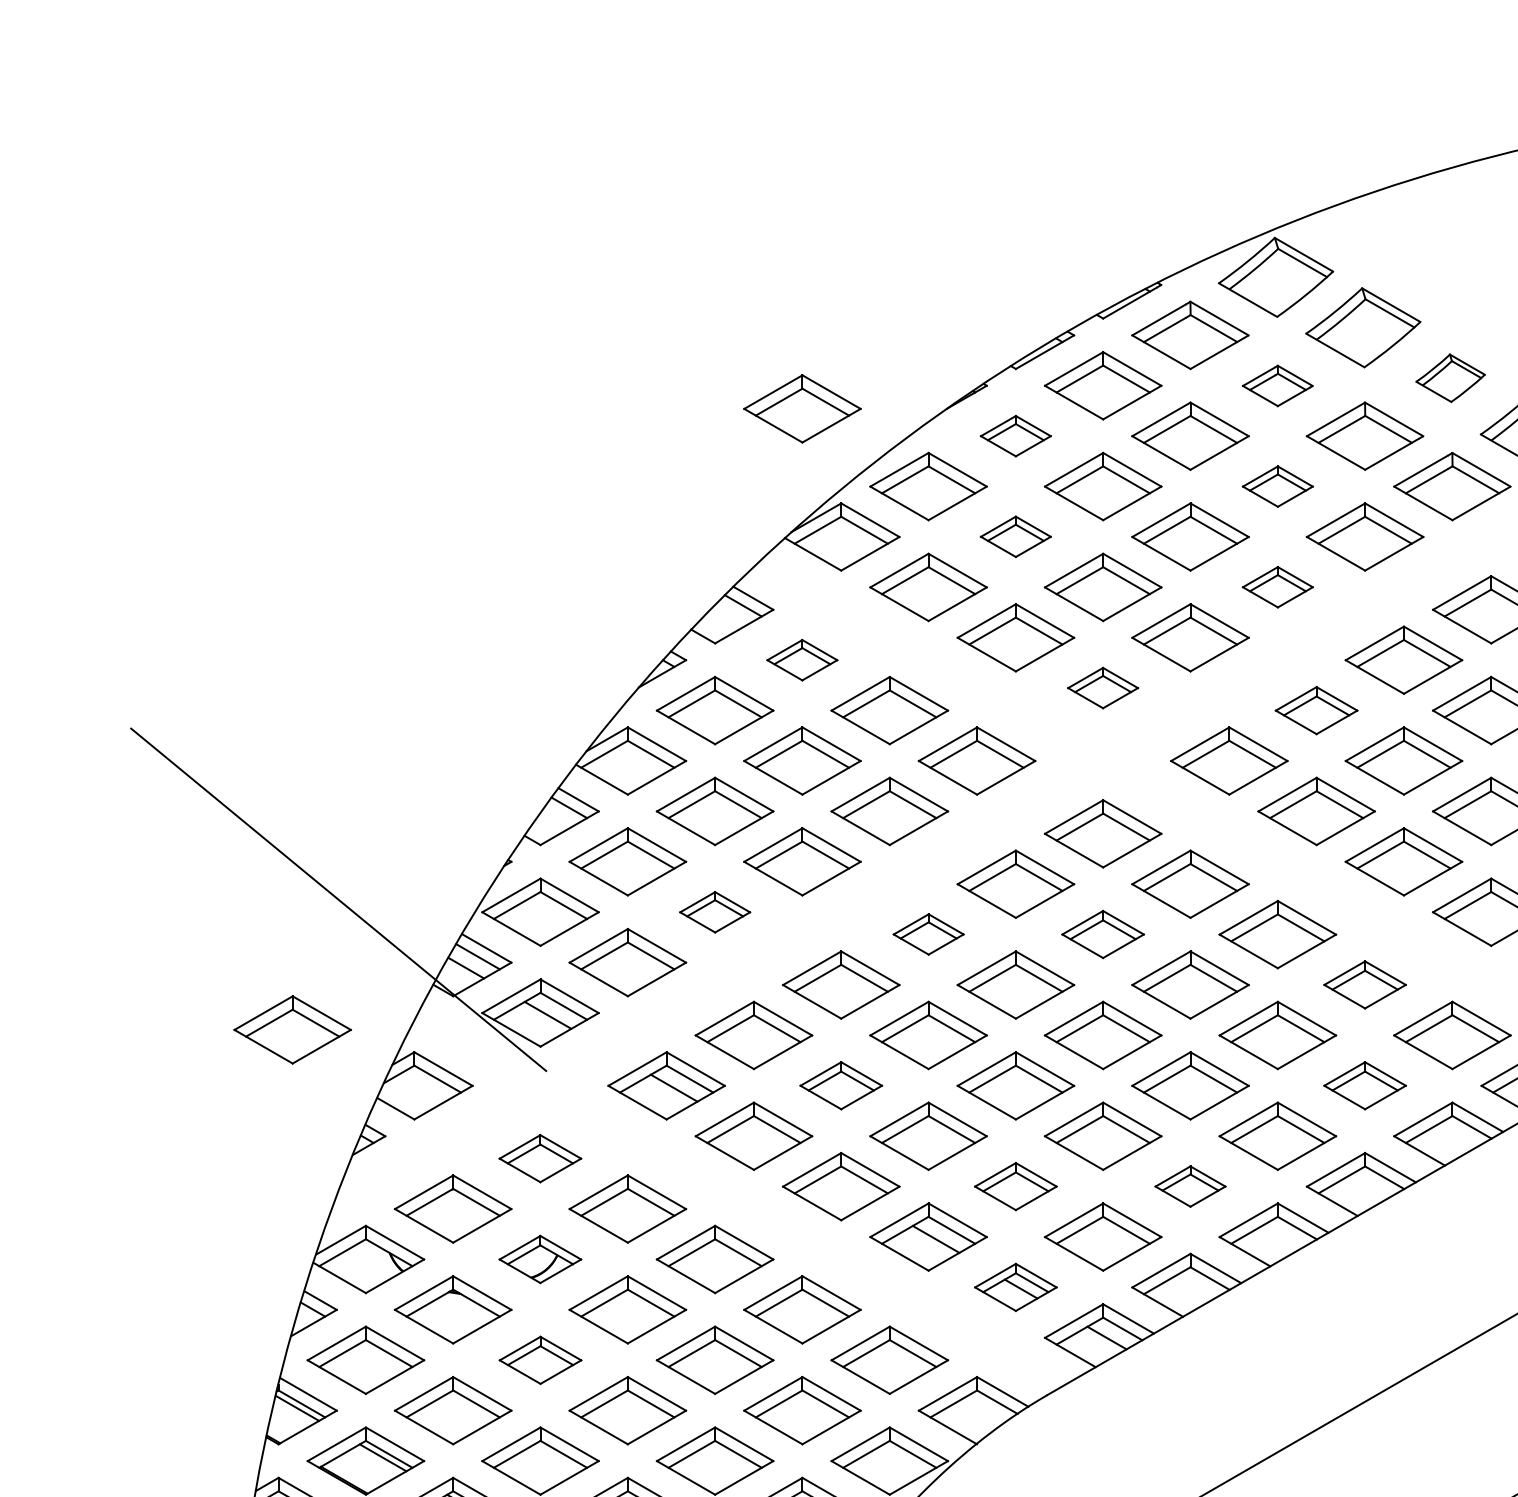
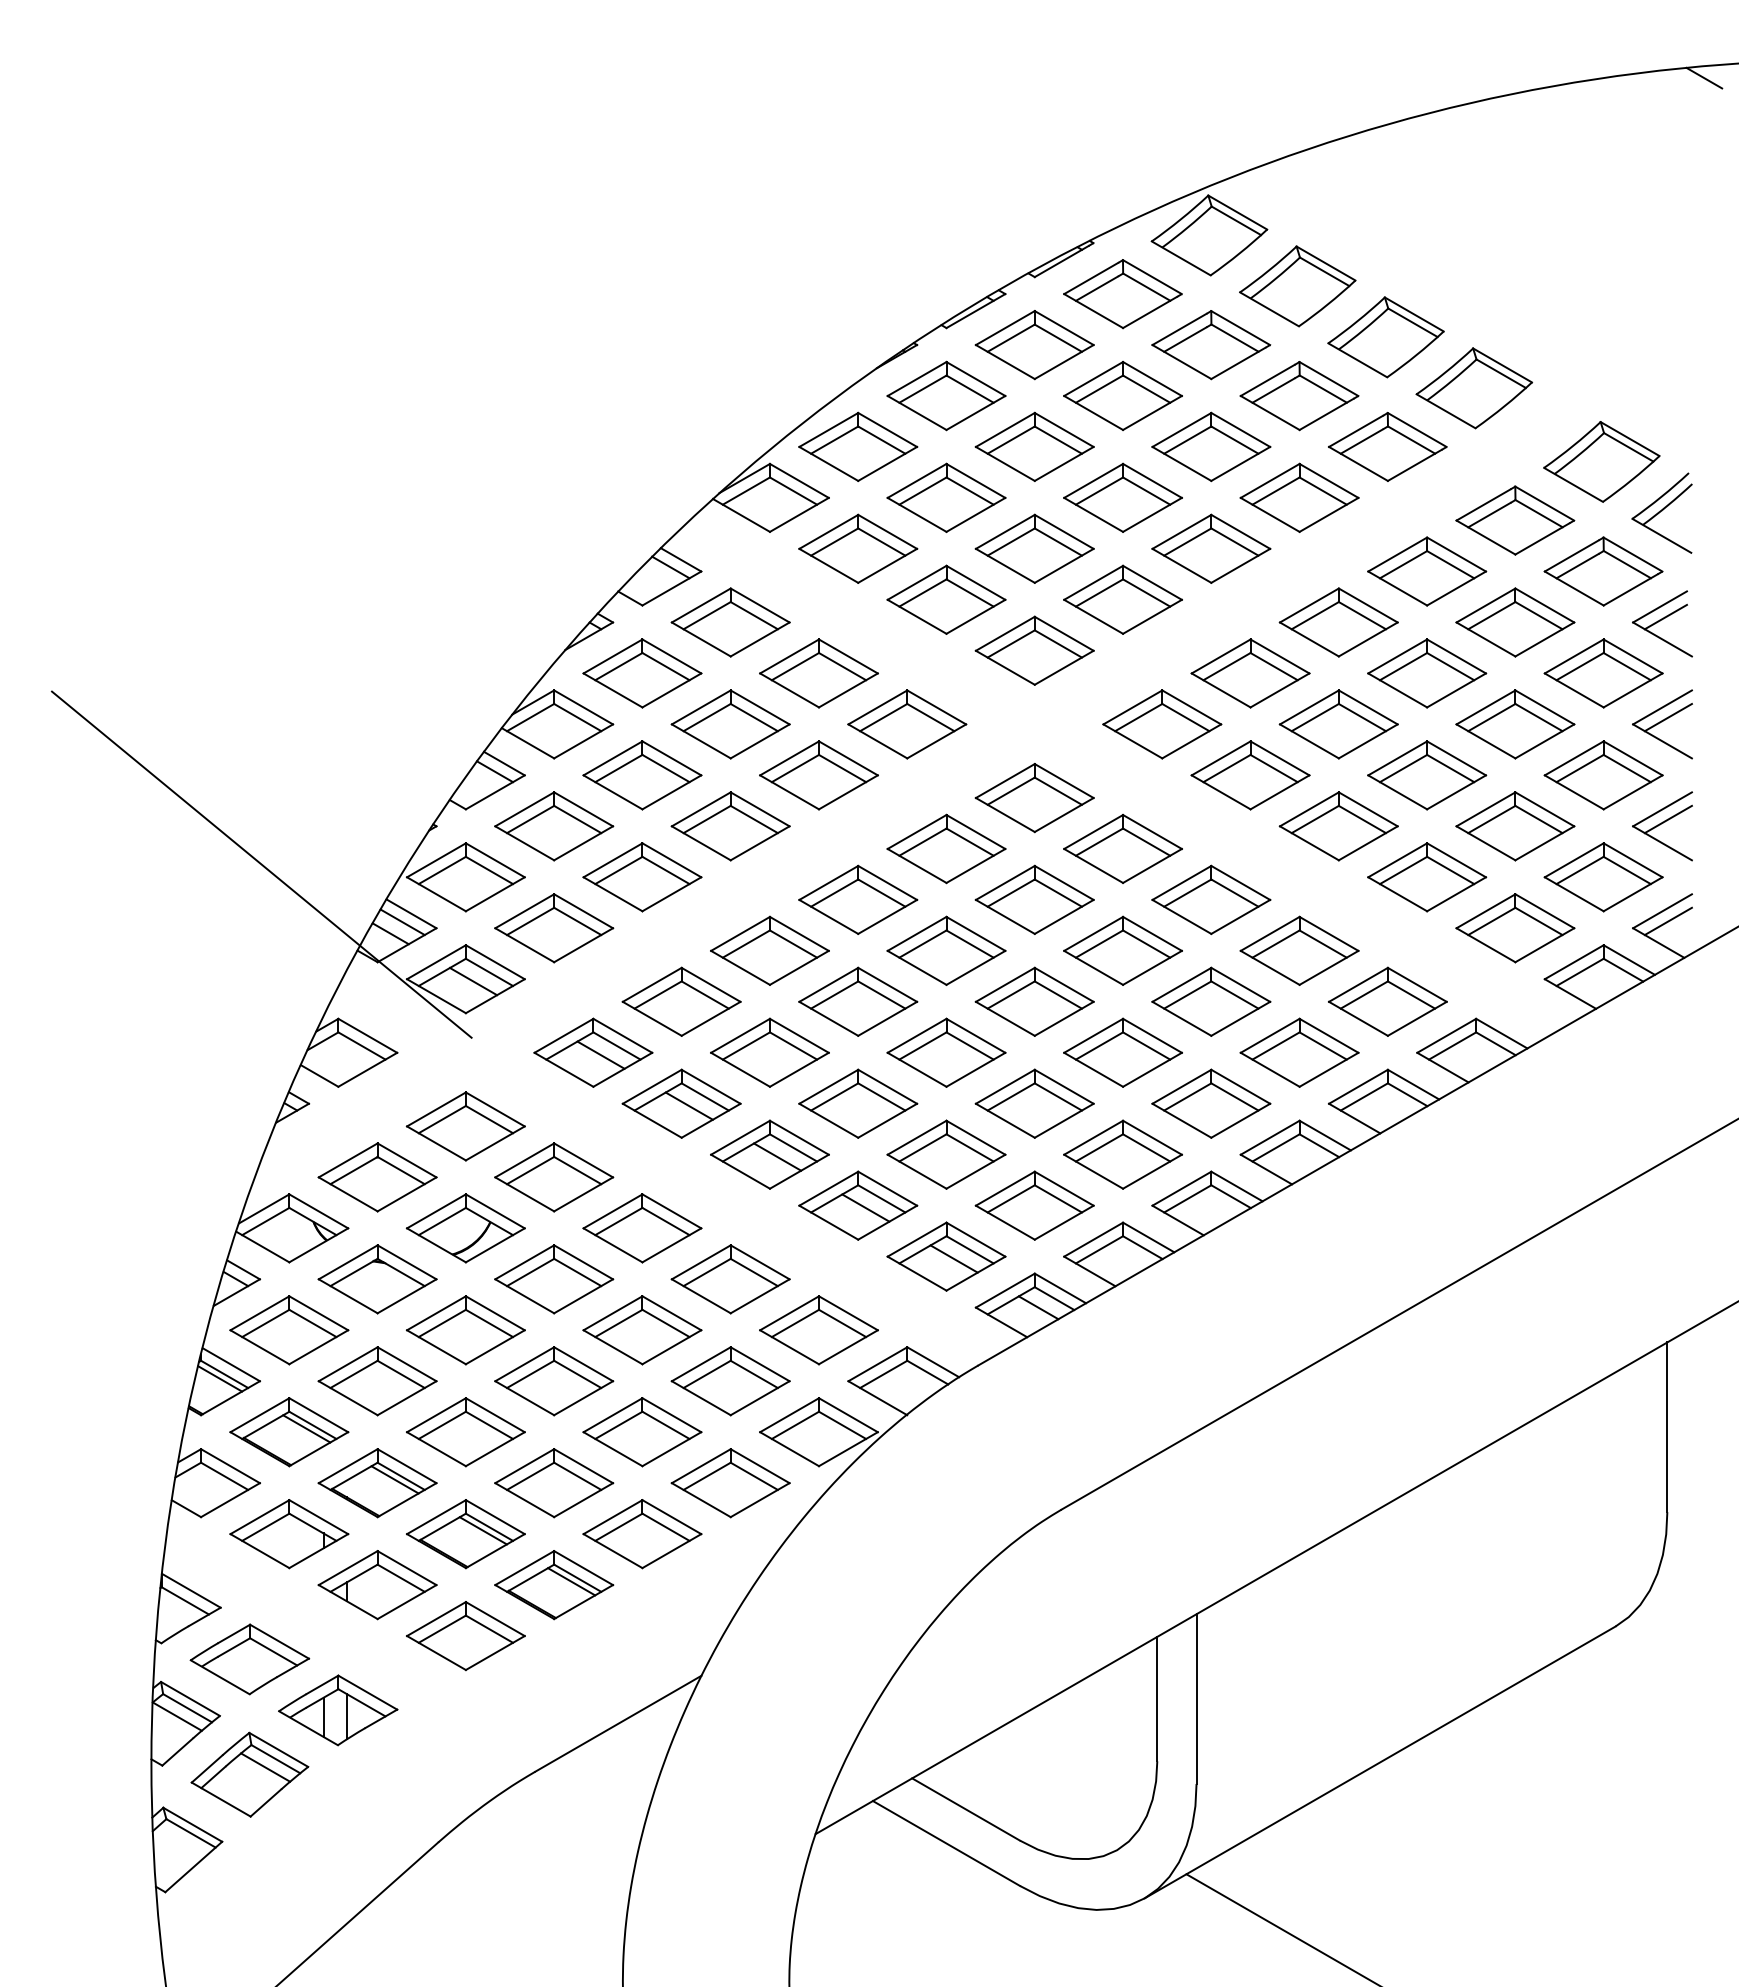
part: (1450, 378) -> (1385, 337), size x1.67
part: (1278, 386) -> (1211, 345), size x1.67
part: (802, 409) -> (730, 368), removed
part: (1015, 435) -> (946, 395), size x1.67
part: (1278, 486) -> (1211, 446), size x1.67
part: (1015, 536) -> (946, 497), size x1.67
part: (1278, 587) -> (1211, 548), size x1.67
part: (802, 660) -> (730, 622), size x1.67
part: (1102, 687) -> (1034, 650), size x1.67
part: (1316, 710) -> (1250, 673), size x1.43
part: (715, 912) -> (642, 877), size x1.67
part: (928, 934) -> (858, 899), size x1.67
part: (1102, 934) -> (1034, 899), size x1.43
part: (1365, 984) -> (1299, 950), size x1.43
part: (292, 1030) -> (215, 996), removed
part: (840, 1085) -> (769, 1052), size x1.43
part: (1365, 1085) -> (1299, 1052), size x1.43
line: (760, 1137) -> (688, 1105), added
part: (540, 1158) -> (465, 1126), size x1.43
part: (1015, 1186) -> (946, 1154), size x1.43
part: (1189, 1186) -> (1122, 1154), size x1.67
line: (848, 1188) -> (777, 1156), added
part: (540, 1259) -> (465, 1228), size x1.43
part: (1015, 1287) -> (946, 1256), size x1.43
part: (540, 1360) -> (465, 1330), size x1.43

